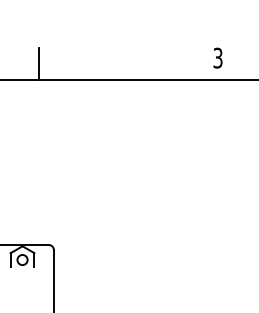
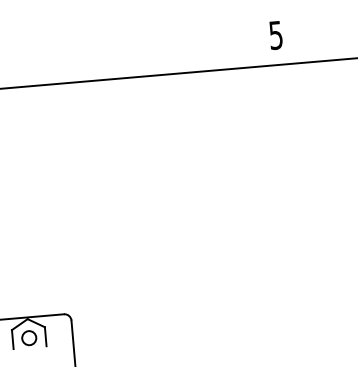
text: (218, 57) -> (276, 34), 3 -> 5
line: (38, 63) -> (28, 64), removed

